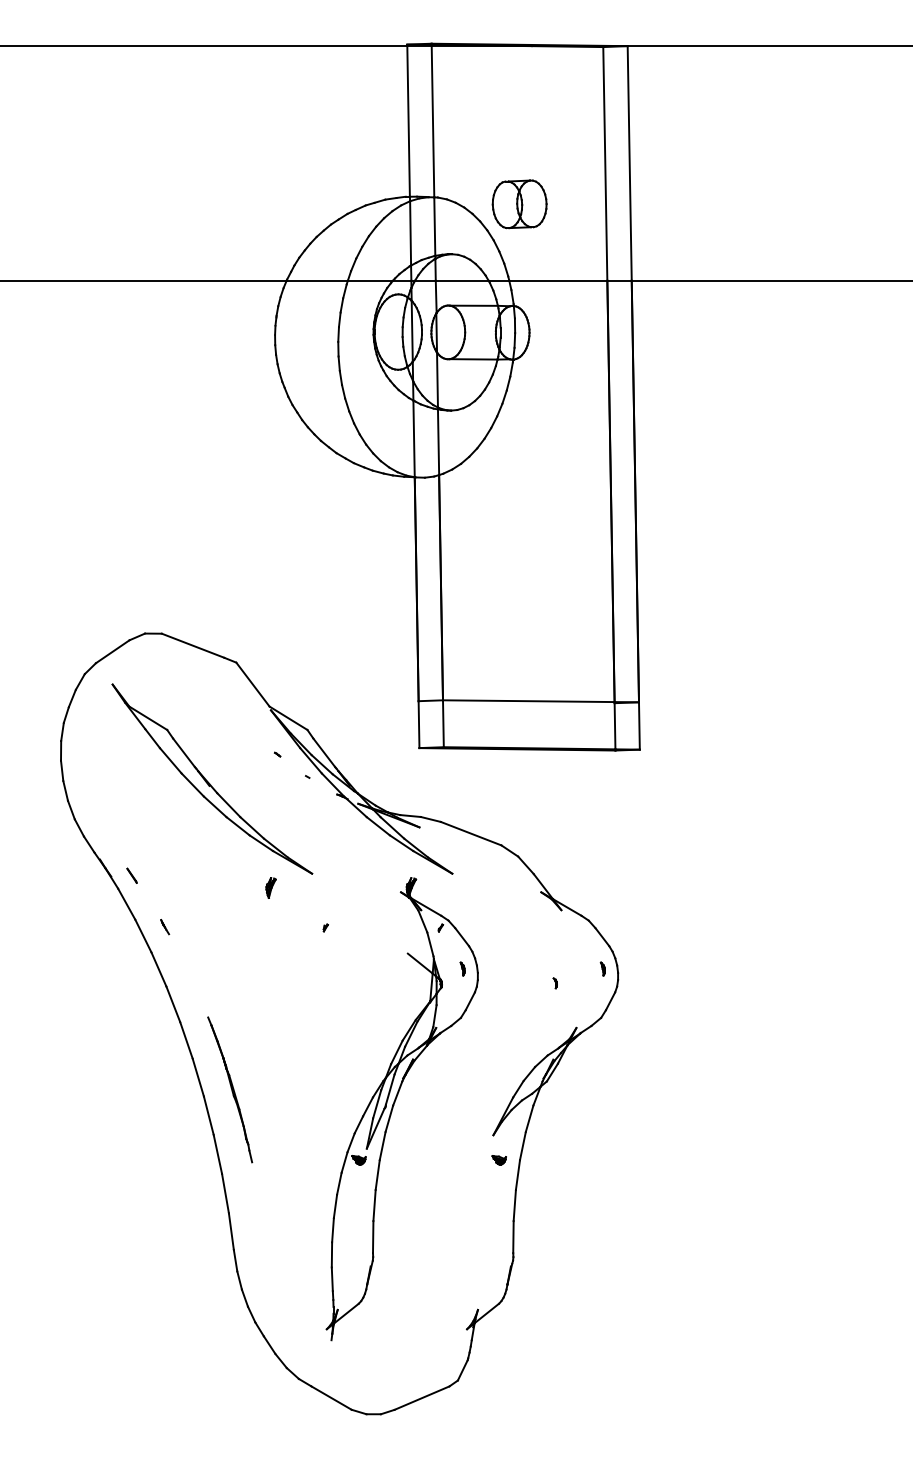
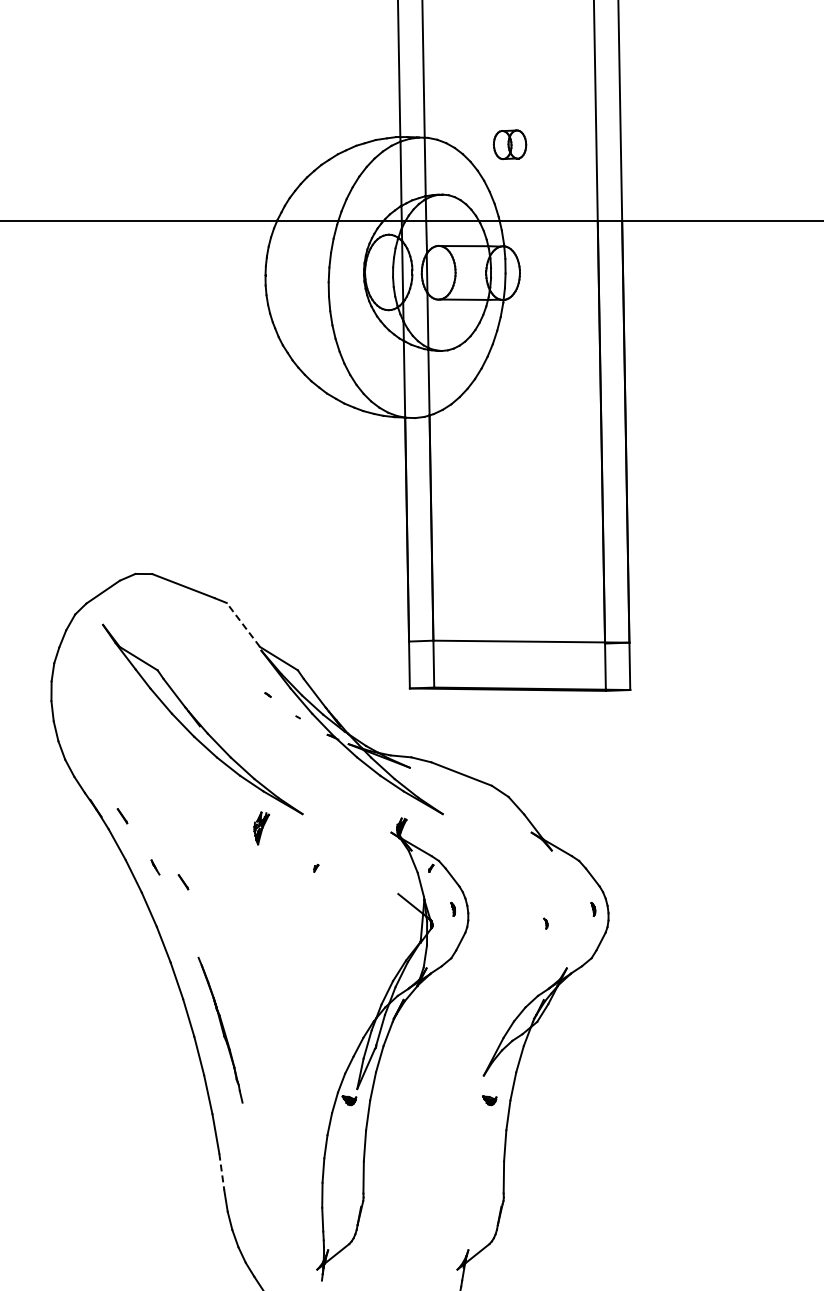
part: (519, 204) -> (509, 144), size x0.6
line: (252, 684) -> (242, 624), solid -> dashed
part: (270, 887) -> (260, 827), size x1.6
line: (192, 941) -> (182, 881), added
line: (231, 1232) -> (221, 1172), solid -> dashed

